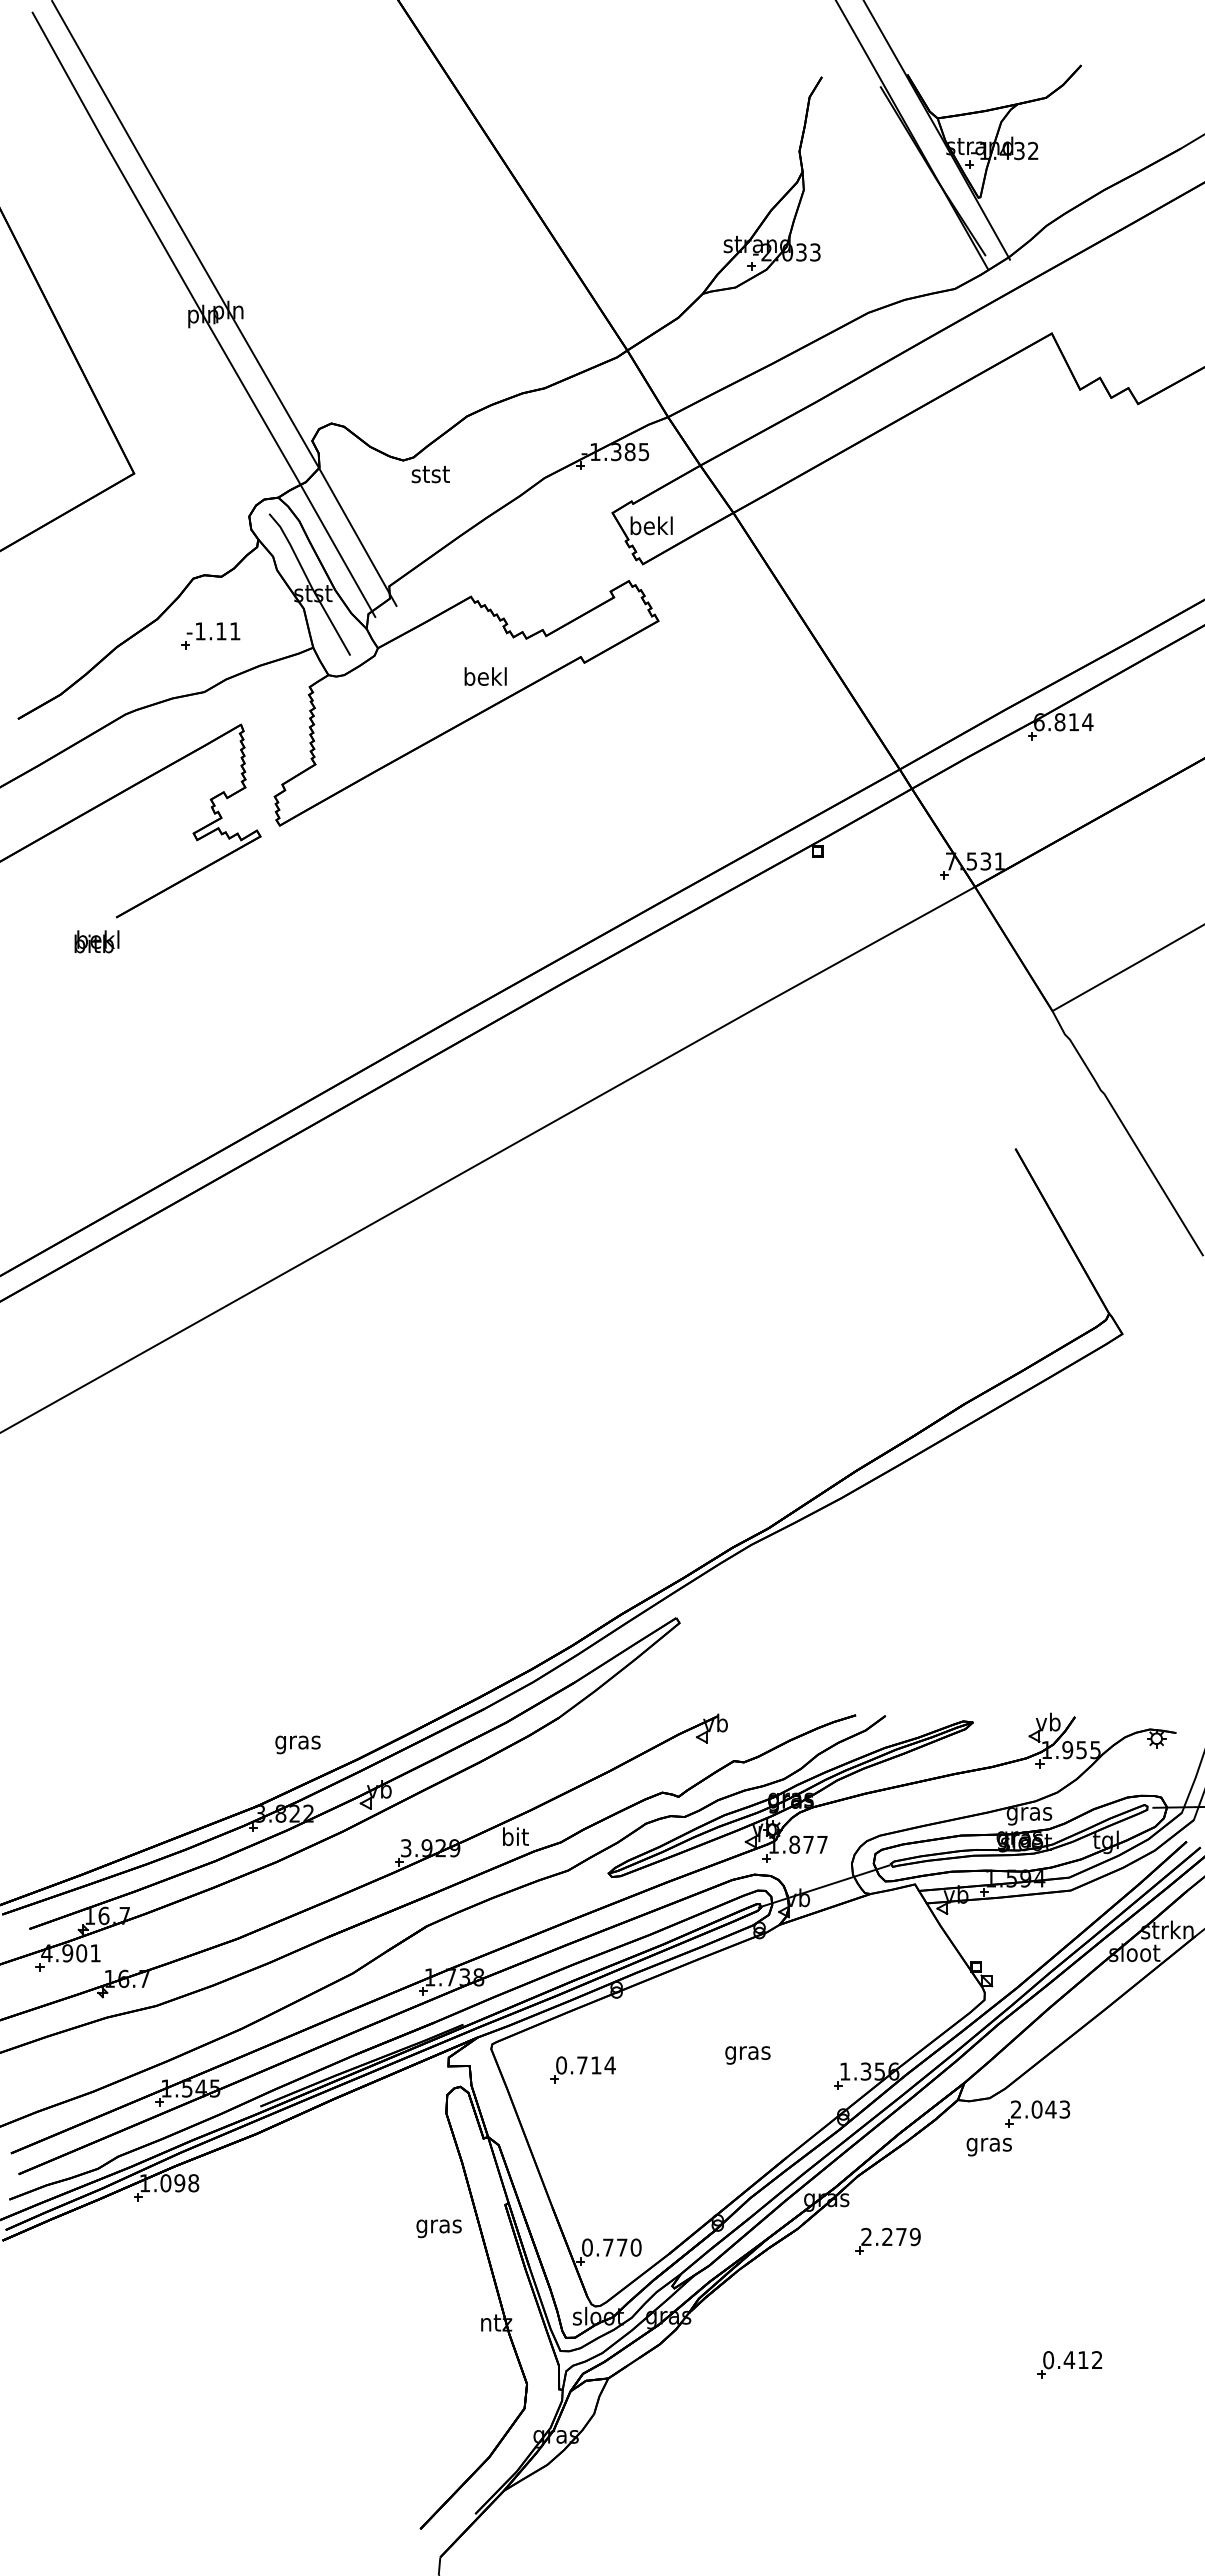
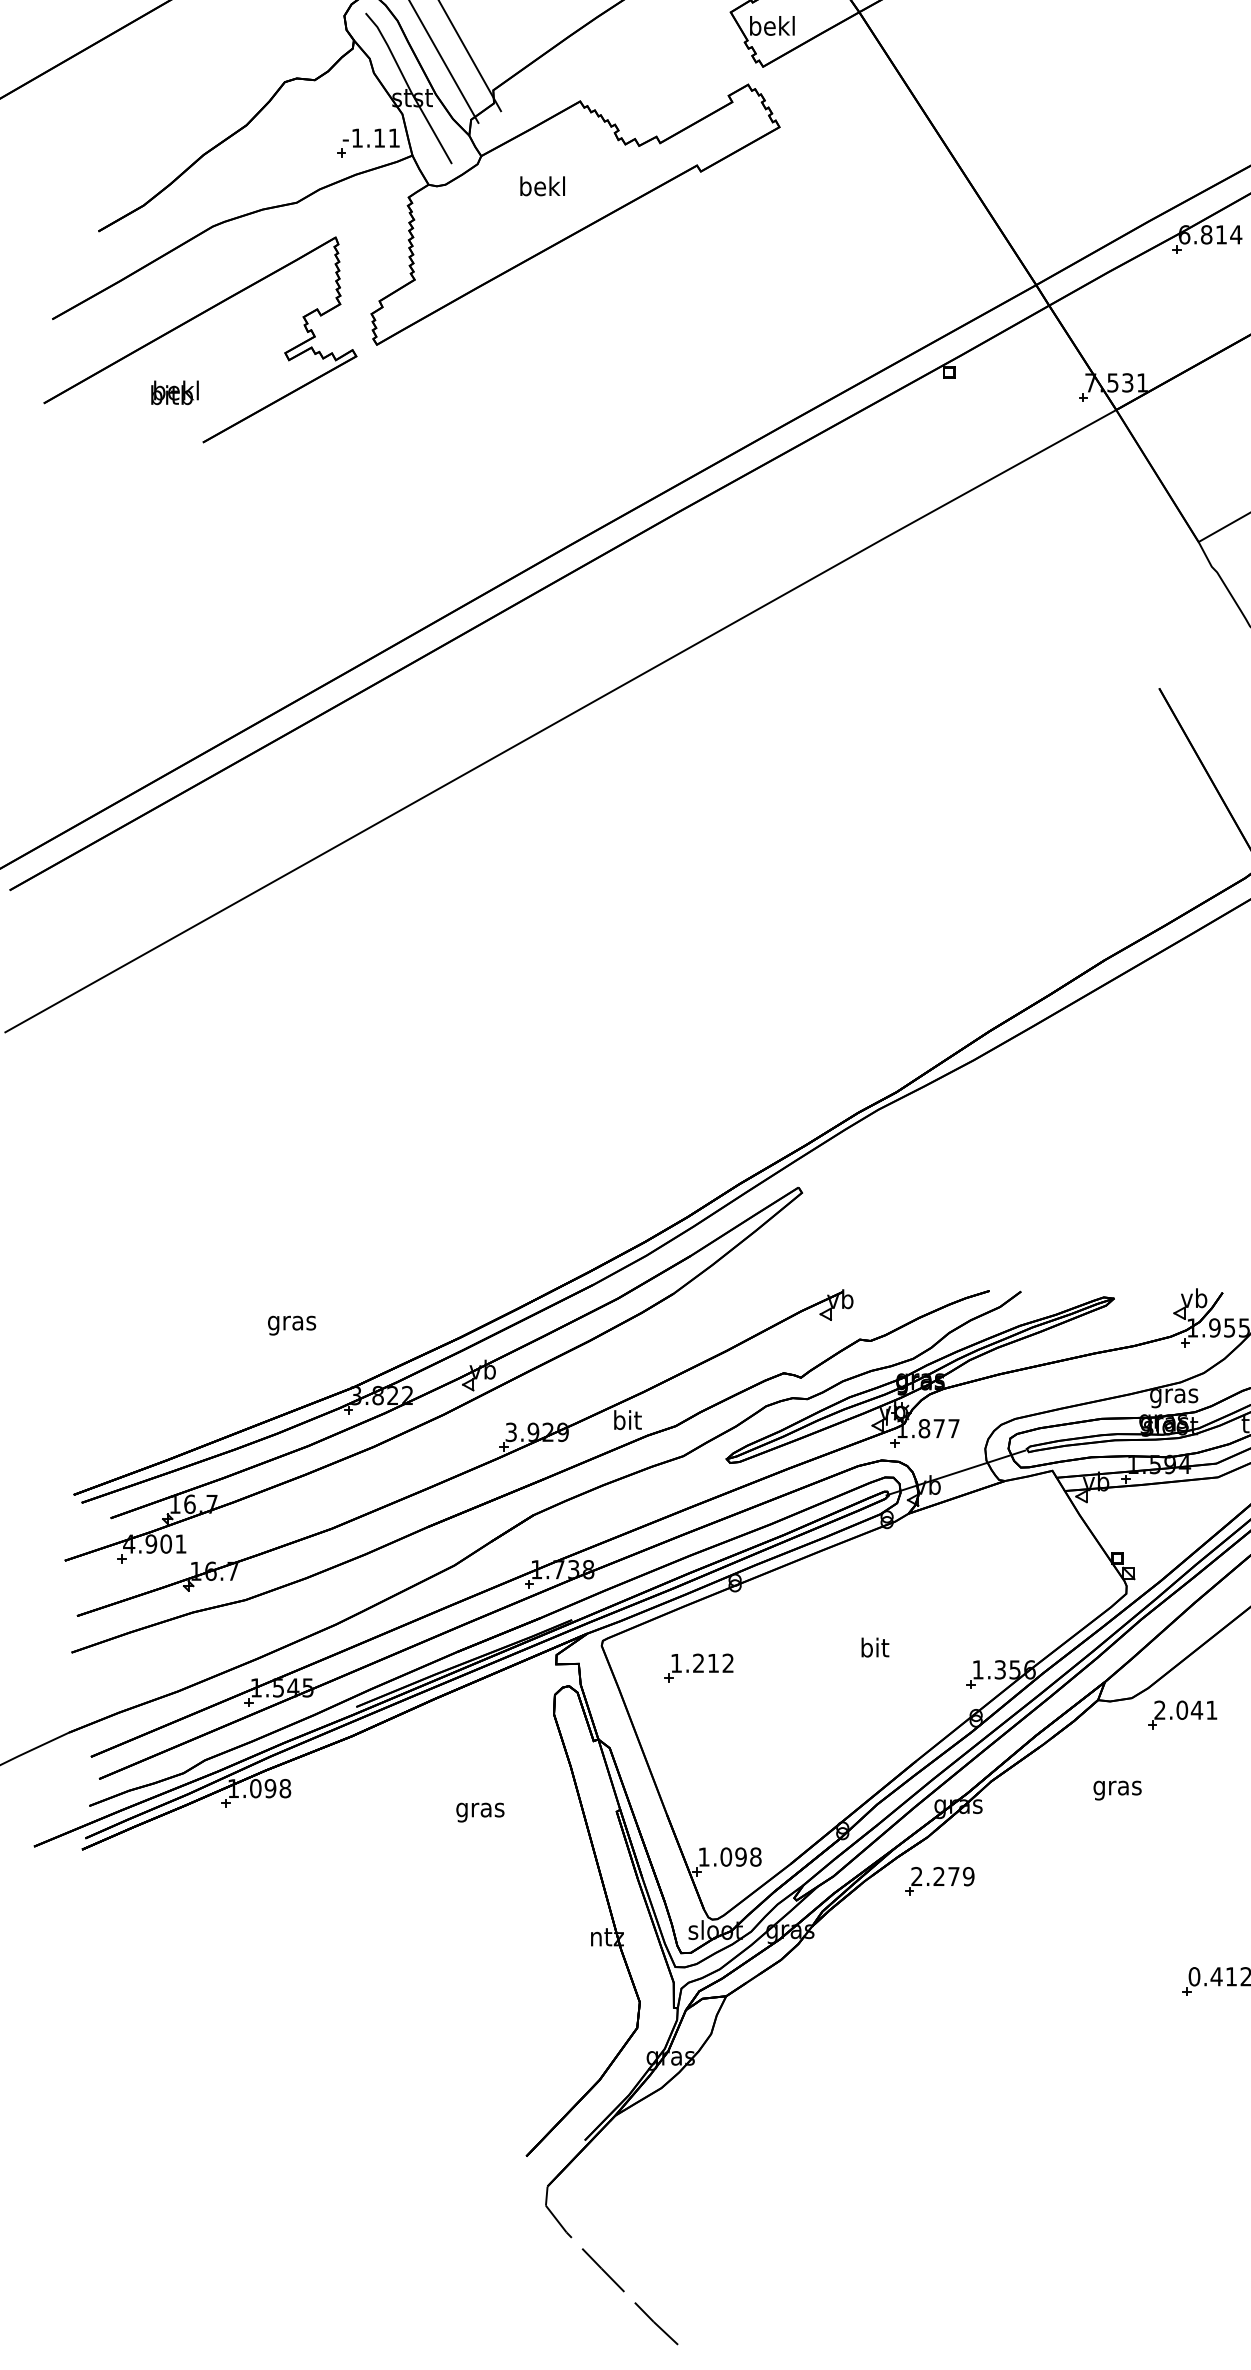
part: (210, 635) -> (368, 142), moved
text: (485, 676) -> (542, 186), moved
text: (96, 941) -> (174, 392), moved
text: (297, 1744) -> (291, 1325), moved
text: (747, 2052) -> (874, 1649), gras -> bit
text: (585, 2065) -> (701, 1663), 0.714 -> 1.212
text: (1064, 2109) -> (1211, 1710), 2.043 -> 2.041
text: (988, 2146) -> (1116, 1789), moved
text: (438, 2228) -> (479, 1812), moved
part: (887, 2240) -> (939, 1880), moved
text: (611, 2247) -> (729, 1856), 0.770 -> 1.098

